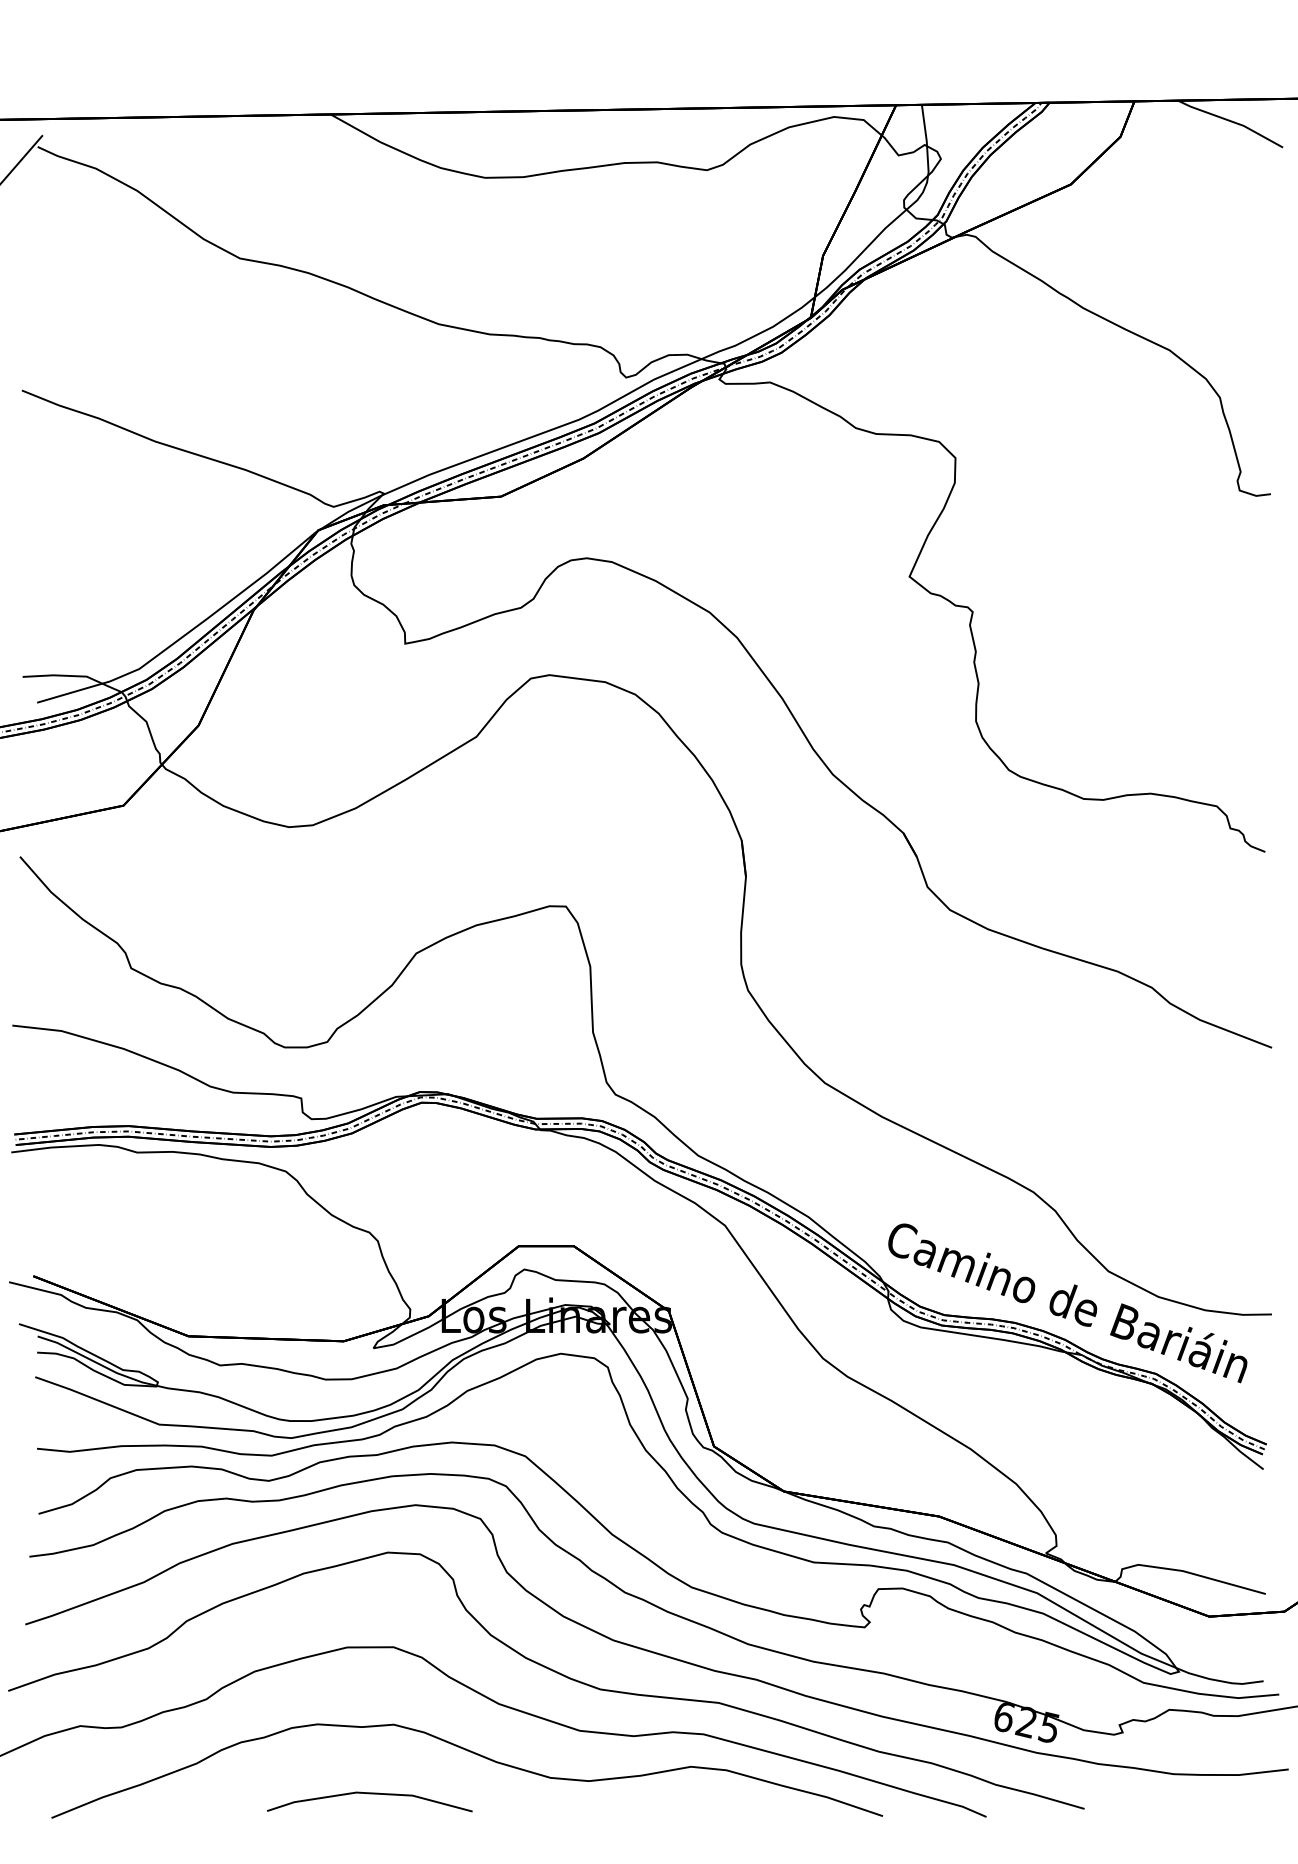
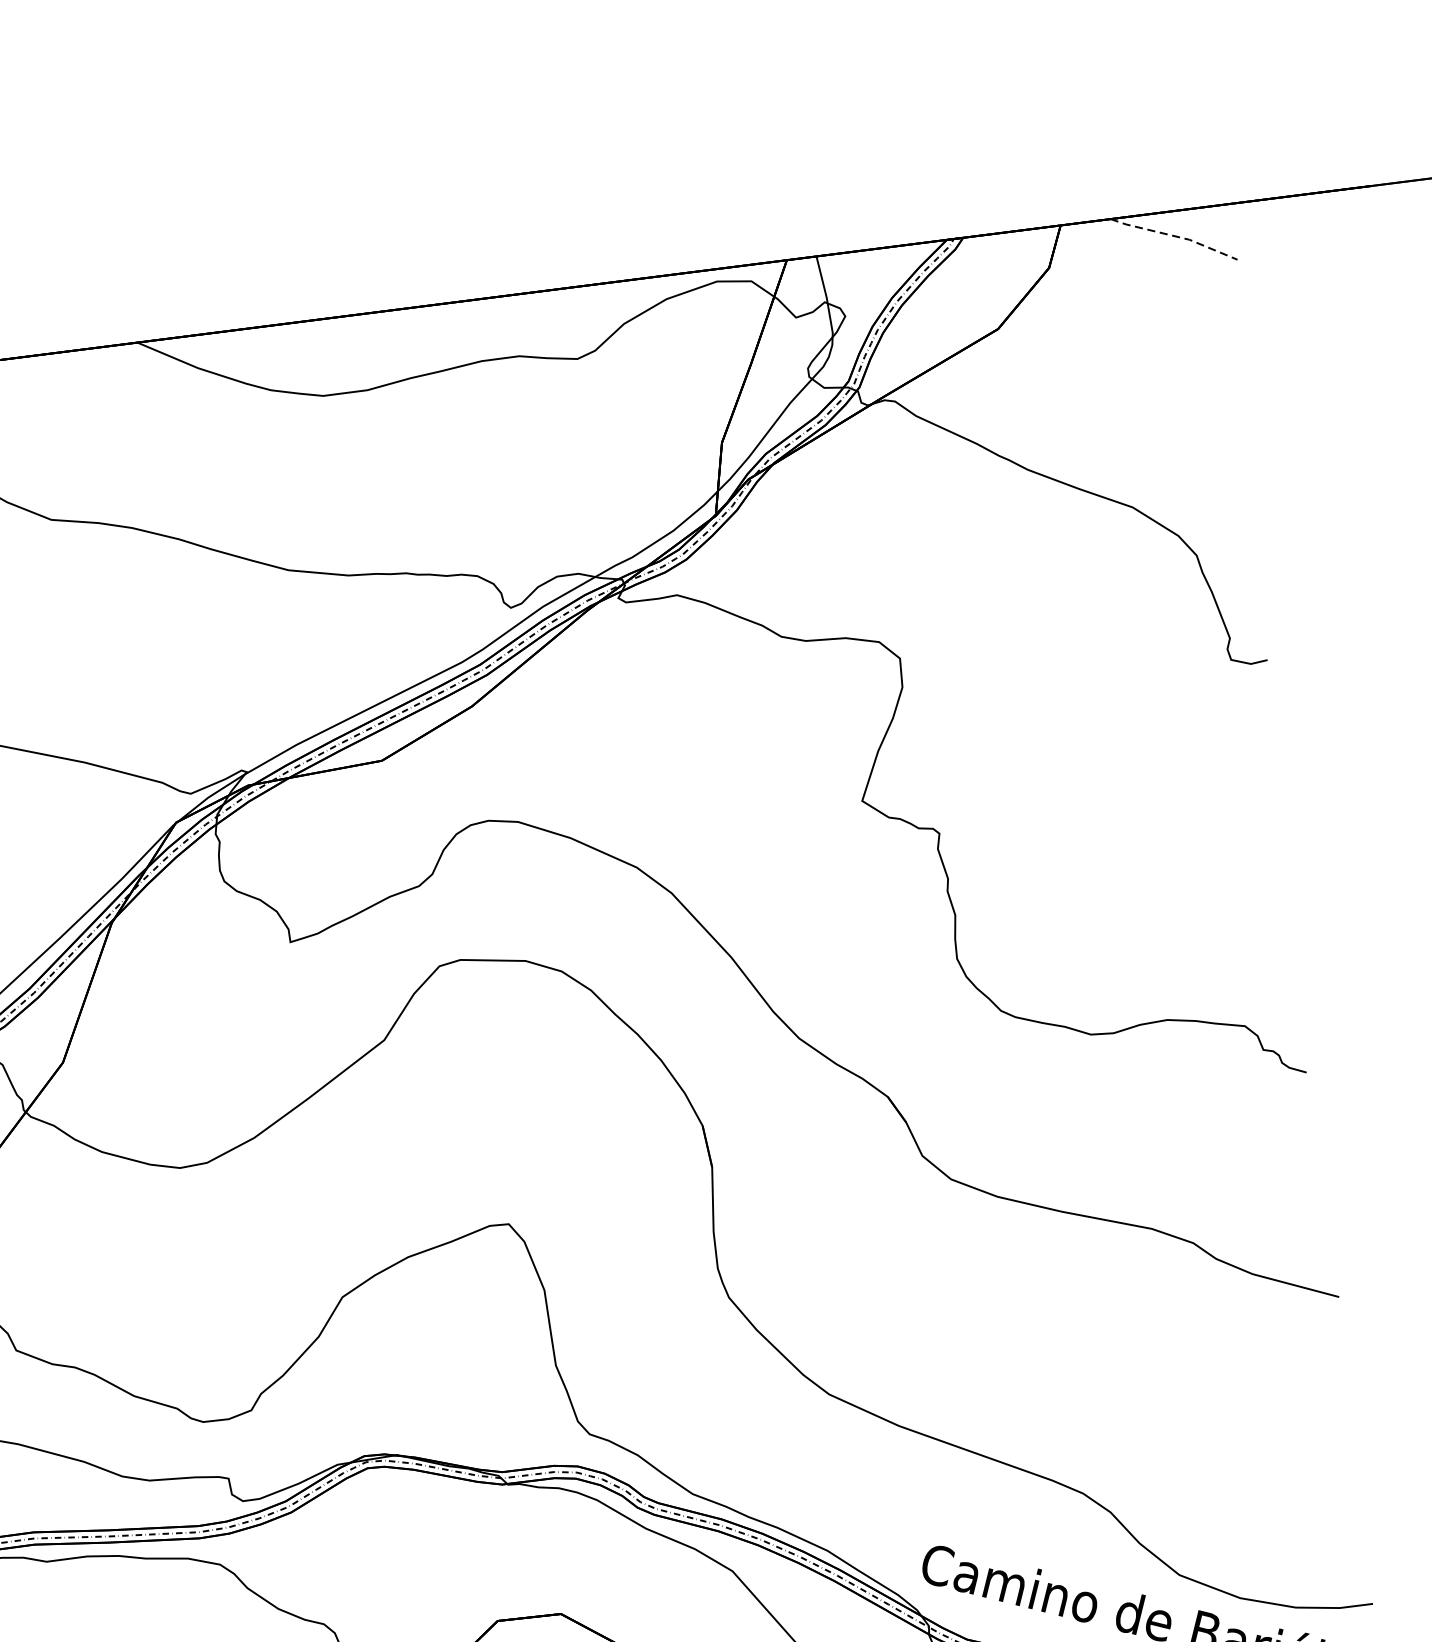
line: (1231, 121) -> (1174, 236), solid -> dashed

